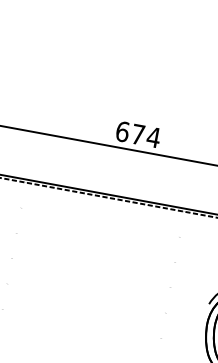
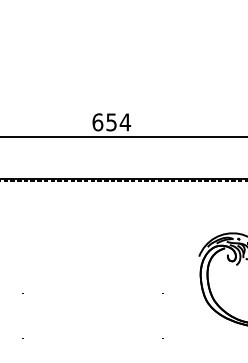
text: (138, 134) -> (111, 122), 674 -> 654

